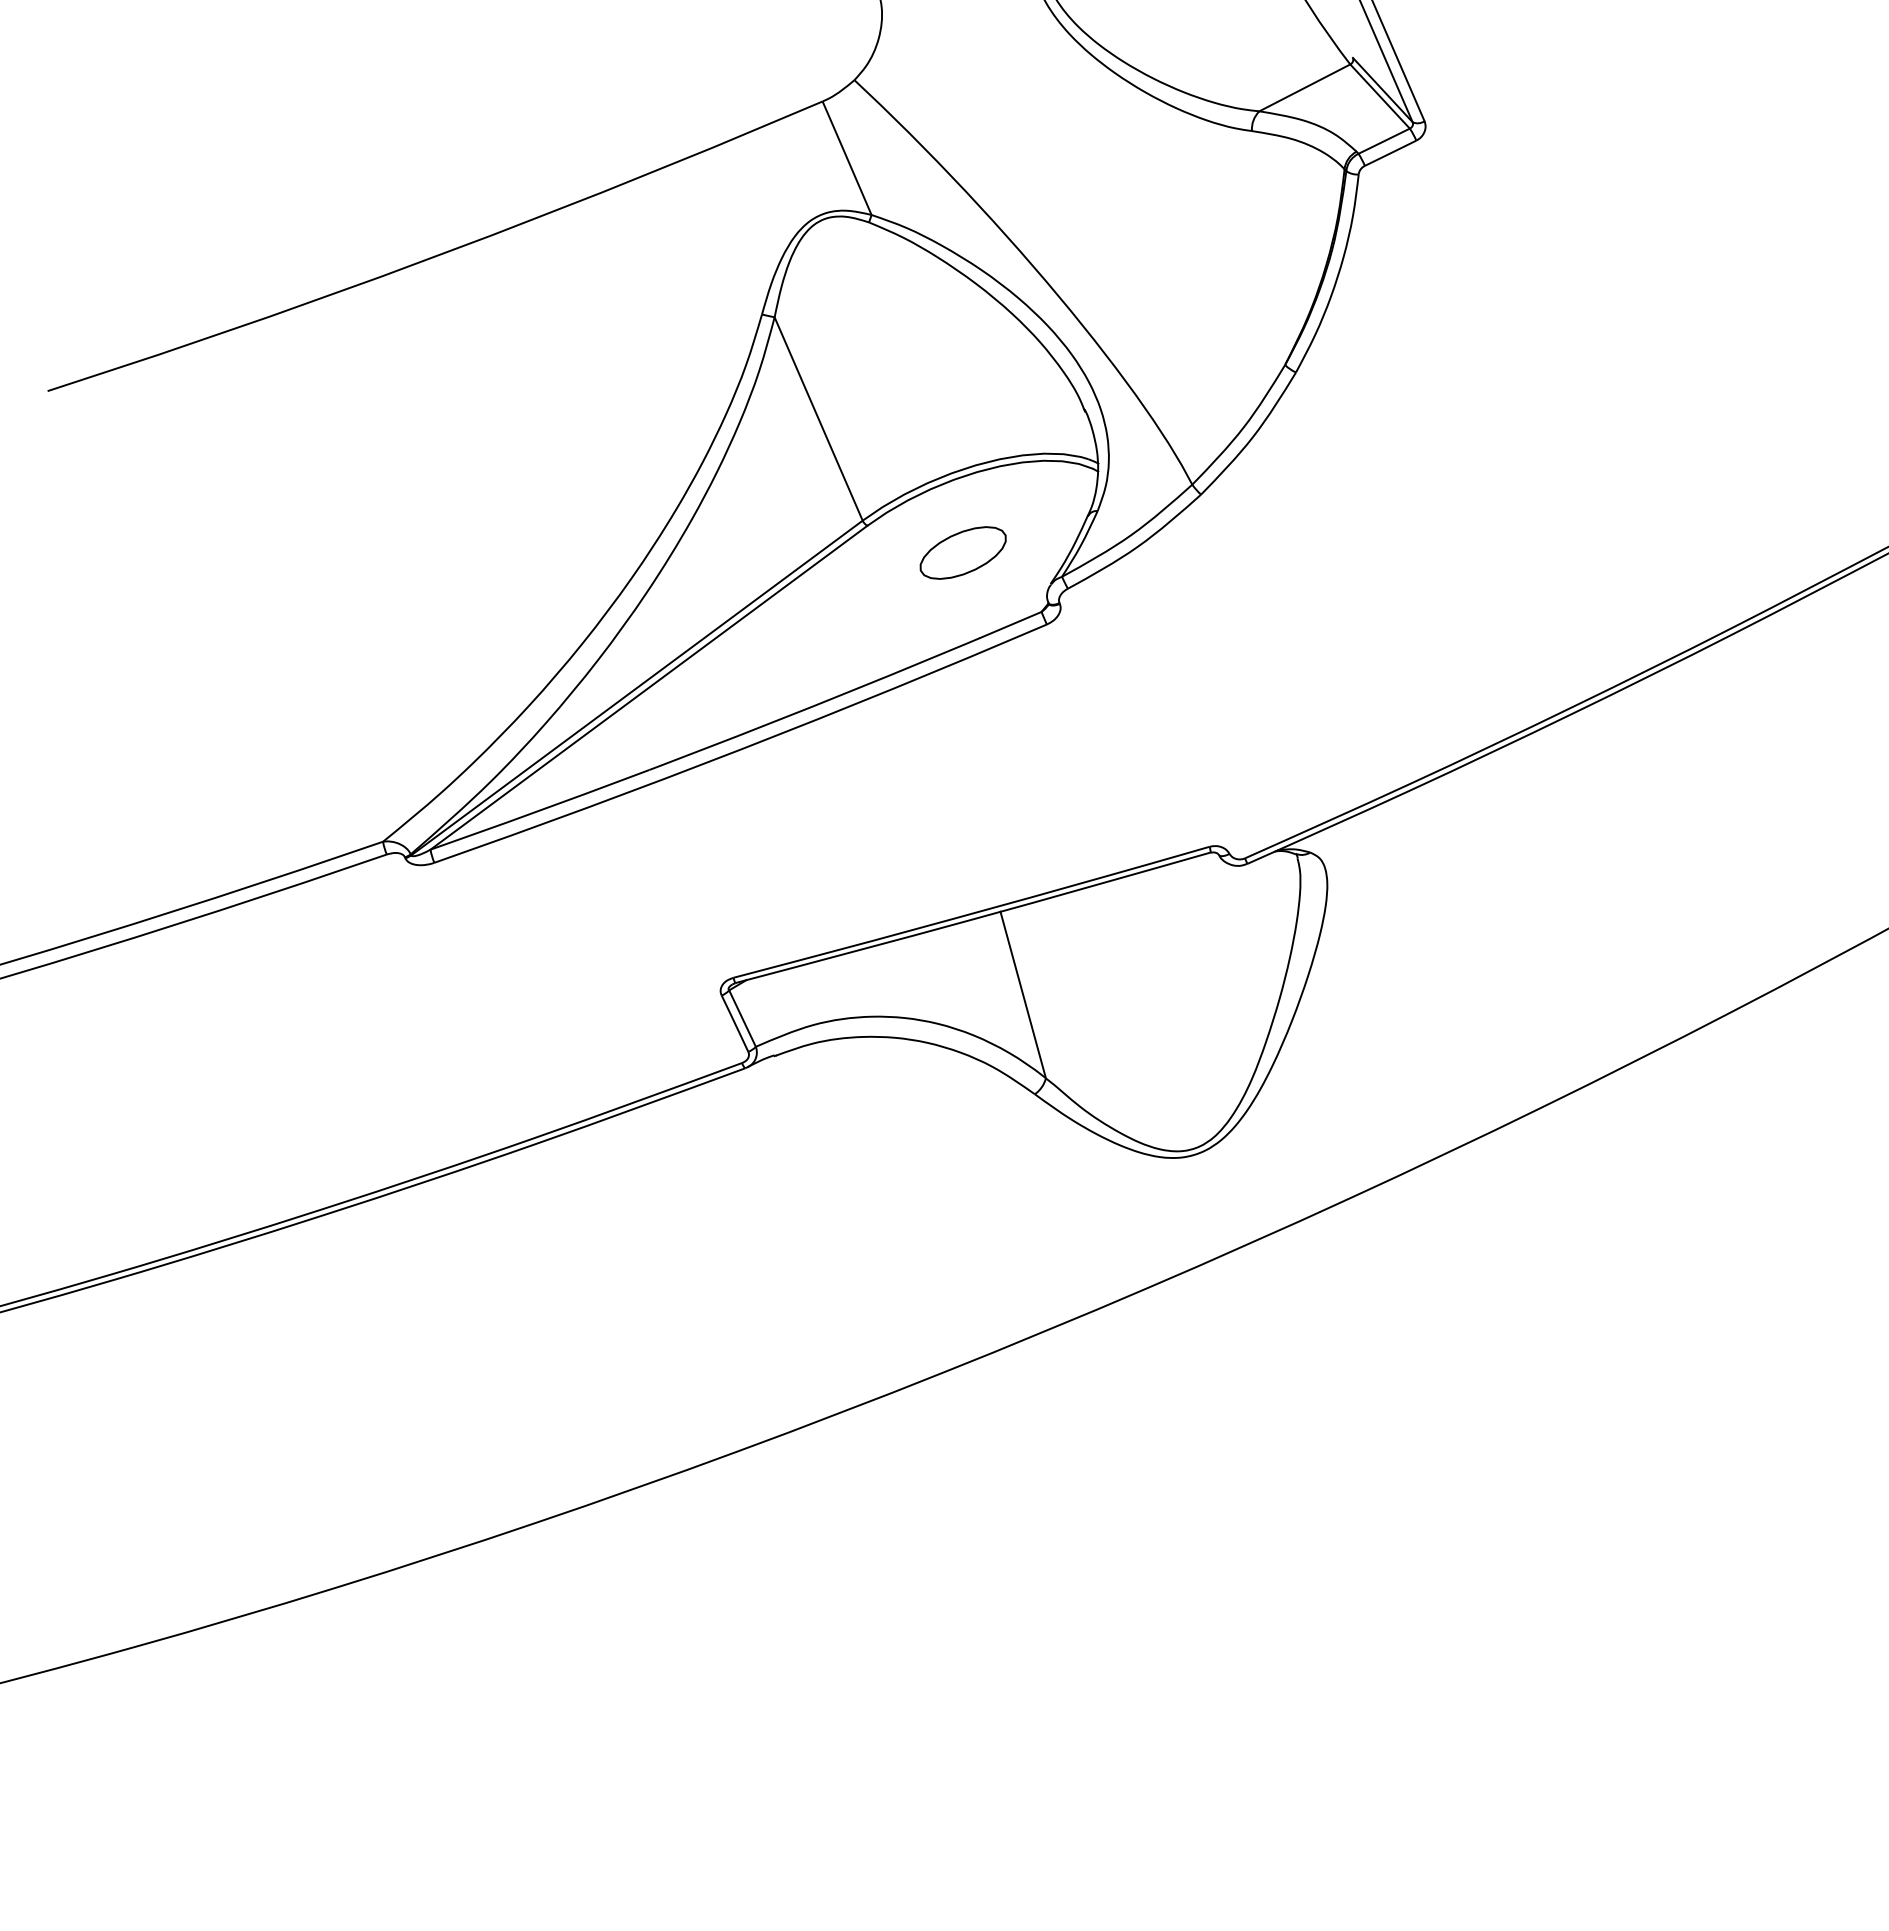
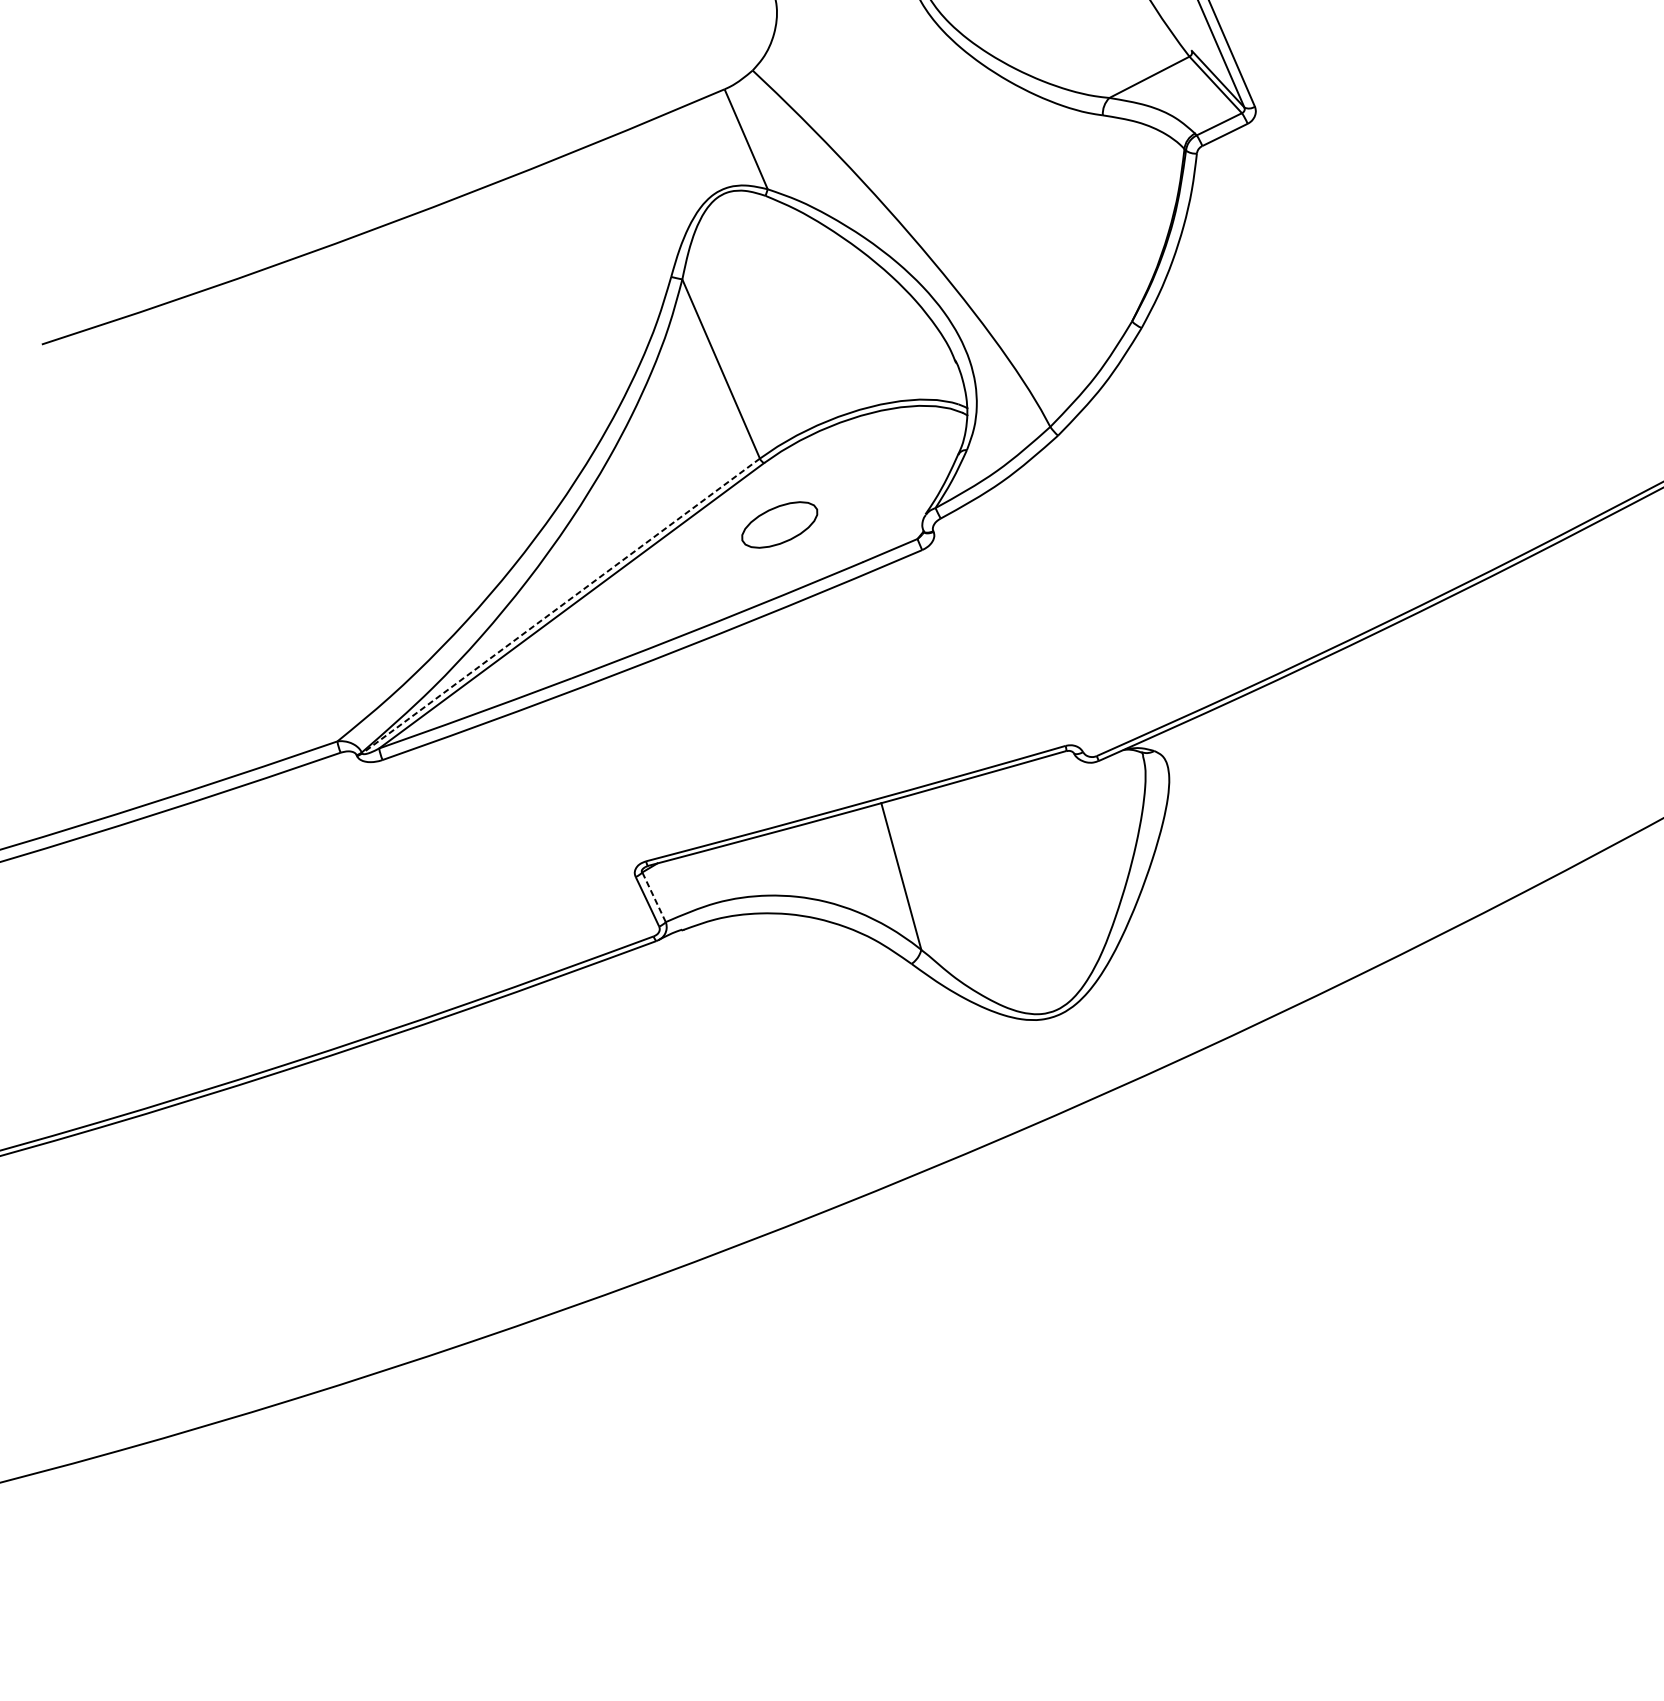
part: (962, 552) -> (779, 524), moved
line: (636, 688) -> (560, 606), solid -> dashed
line: (742, 1018) -> (654, 897), solid -> dashed

